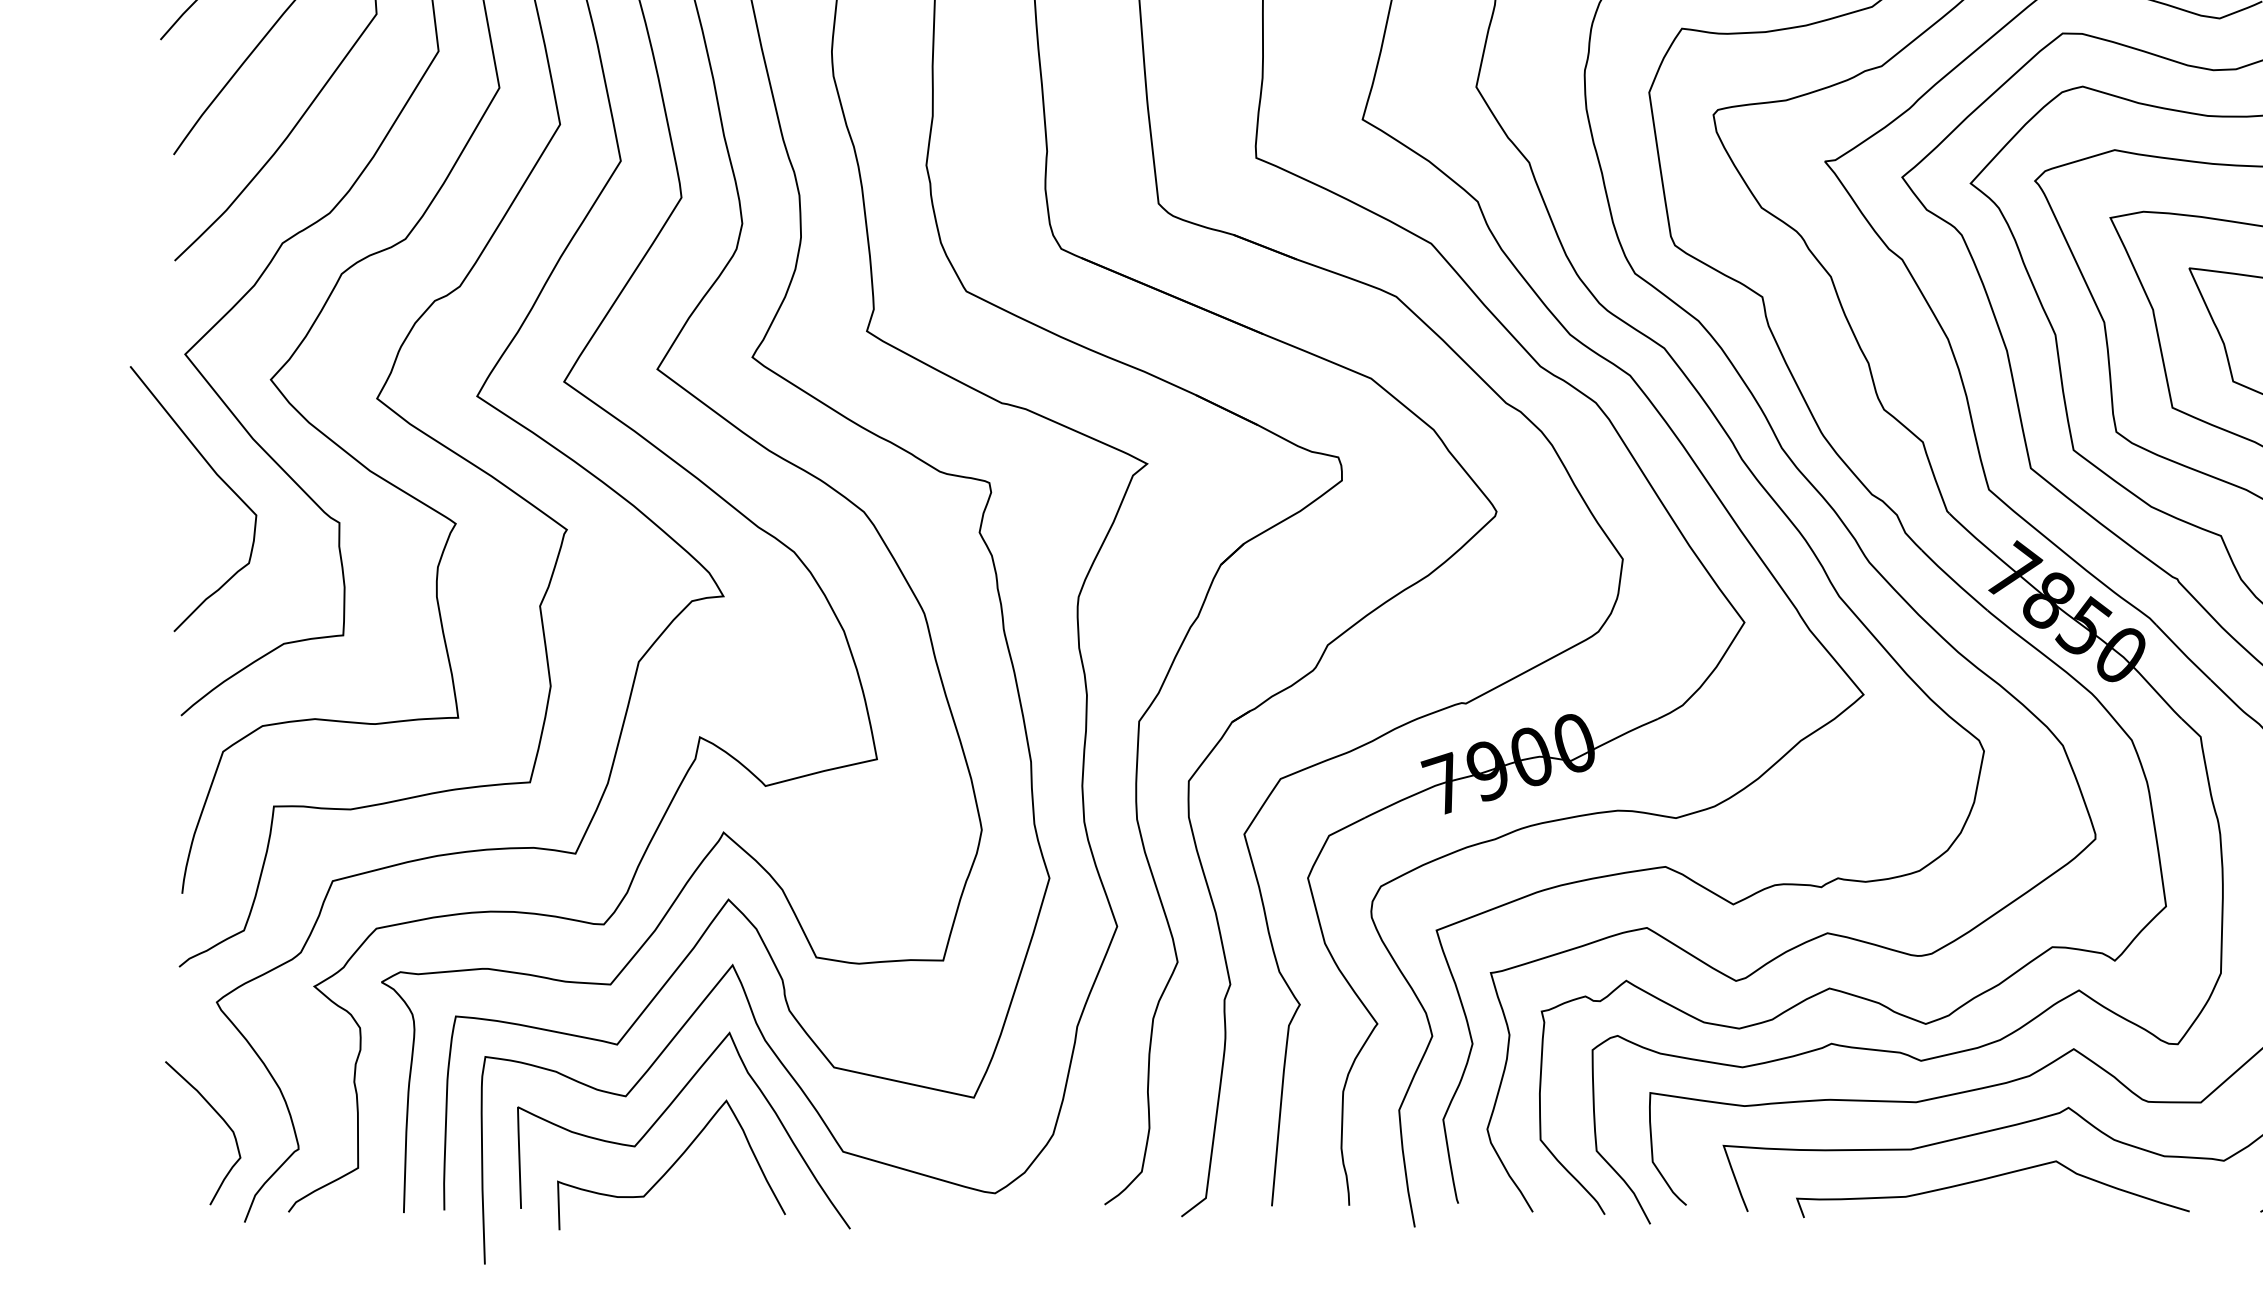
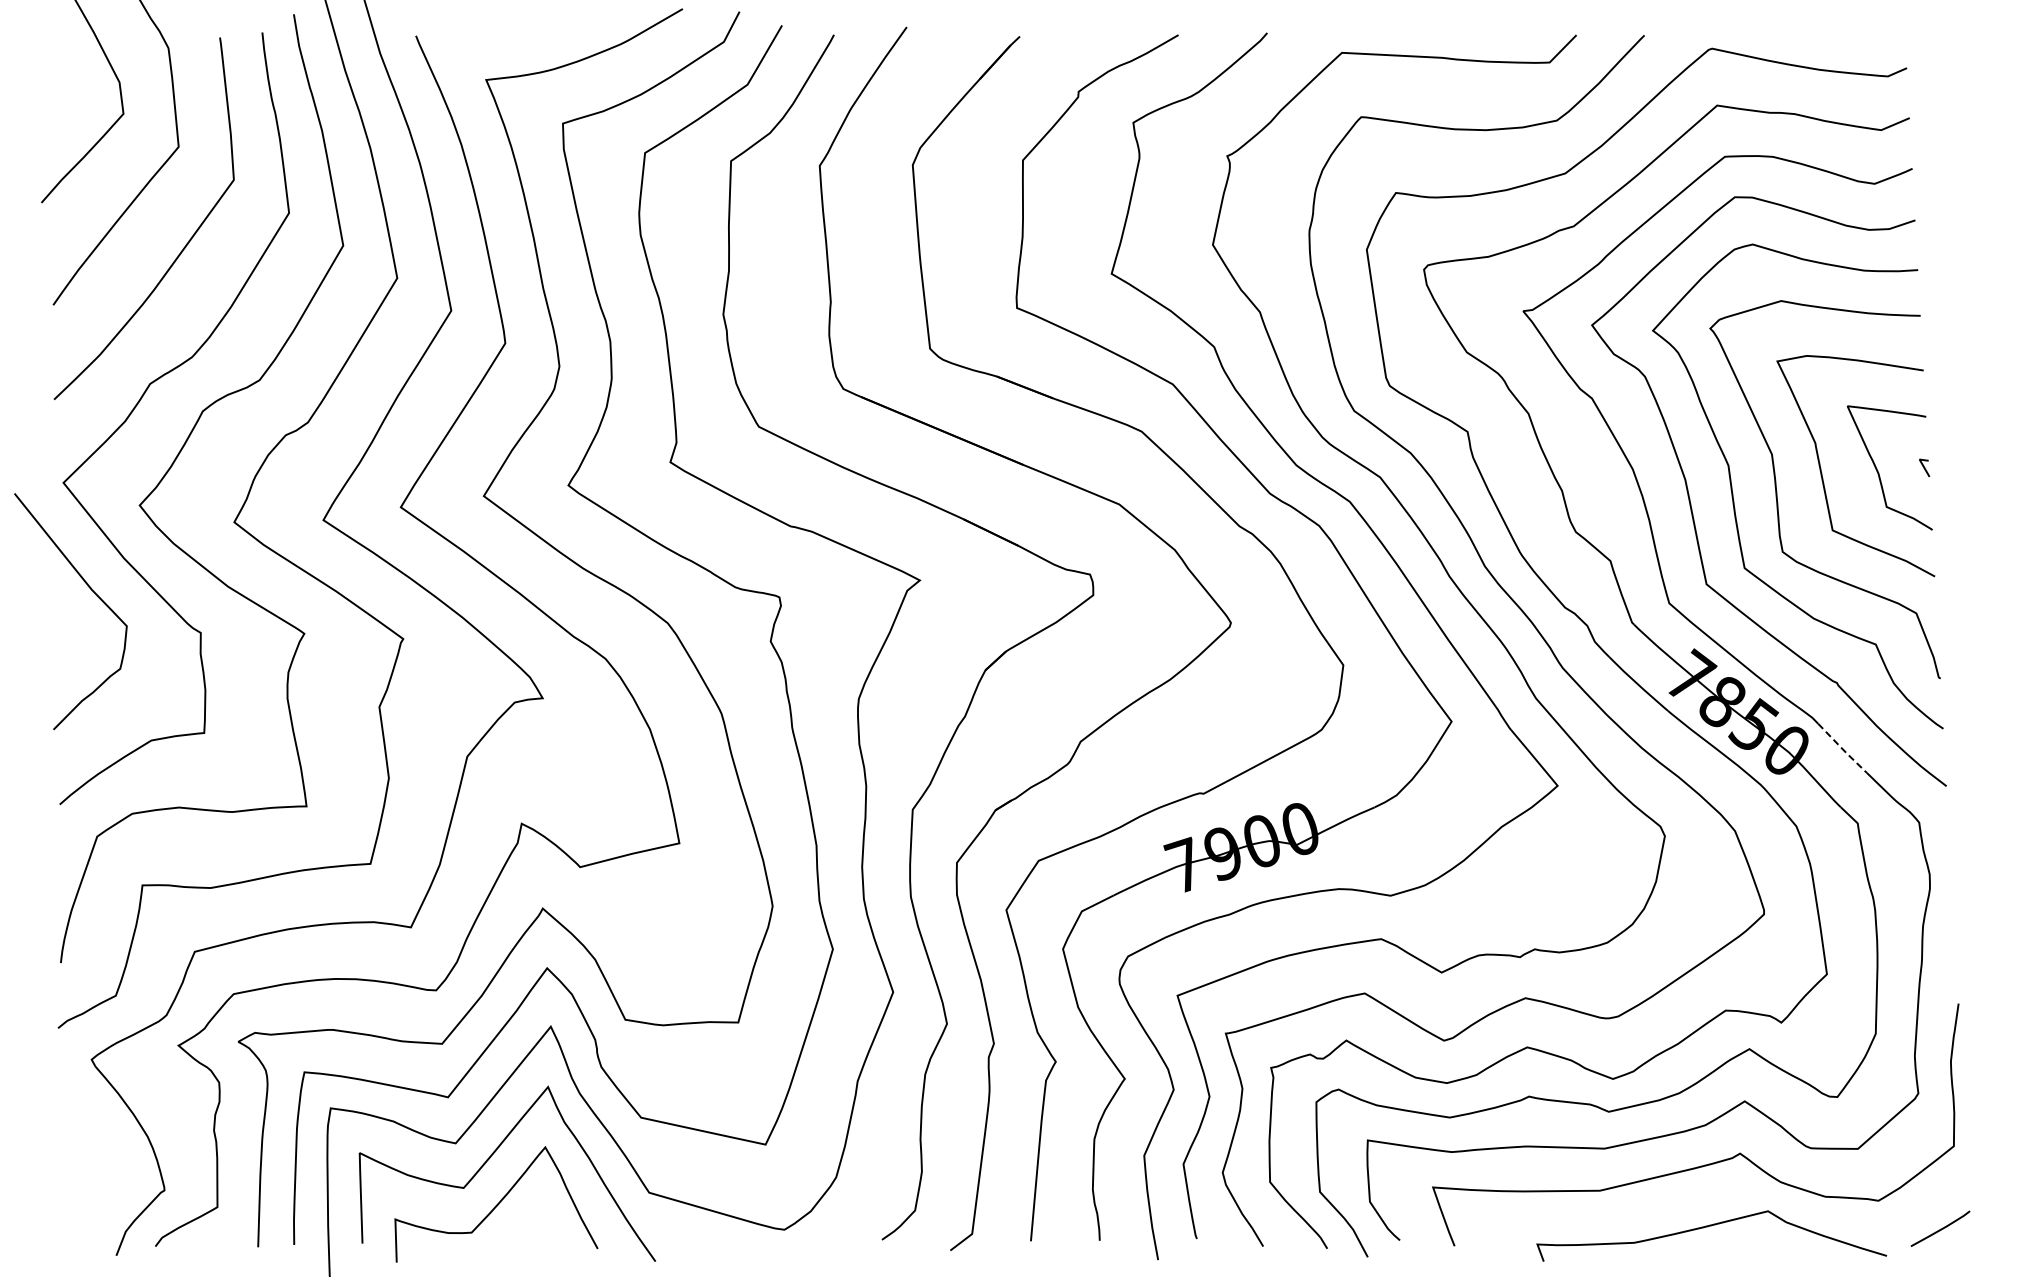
line: (2183, 653) -> (1842, 749), solid -> dashed
curve: (218, 1116) -> (93, 1161), removed
curve: (1988, 1179) -> (1707, 1227), moved

